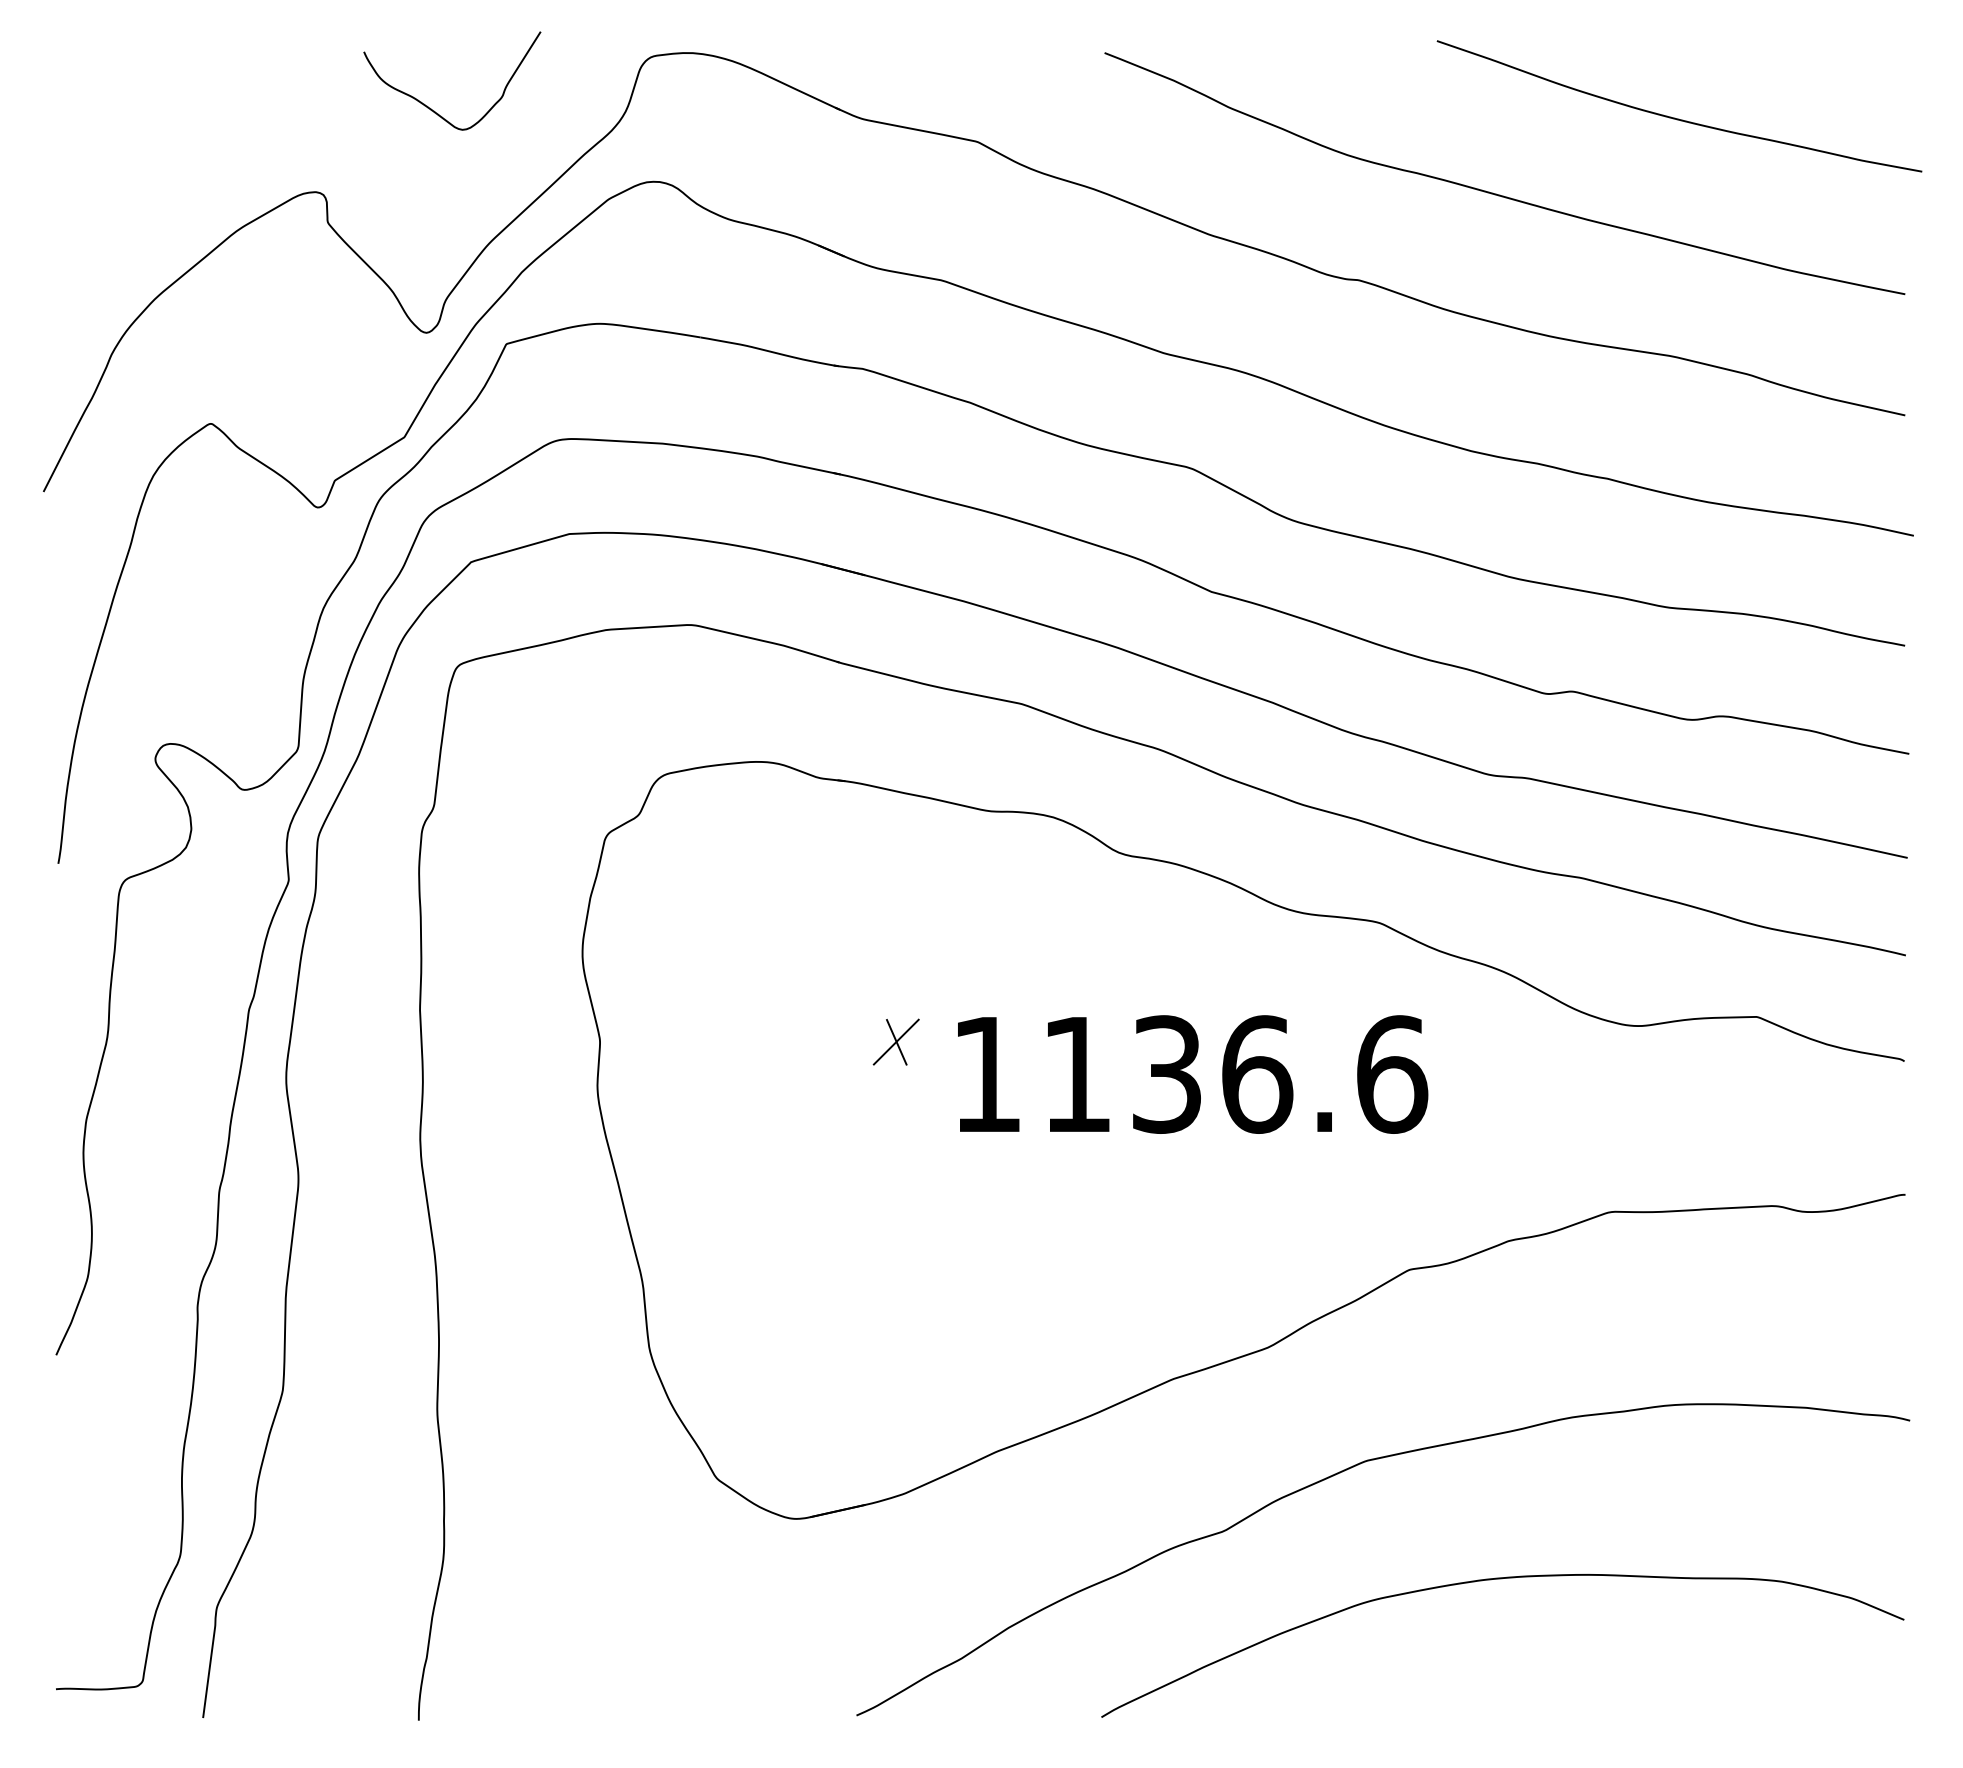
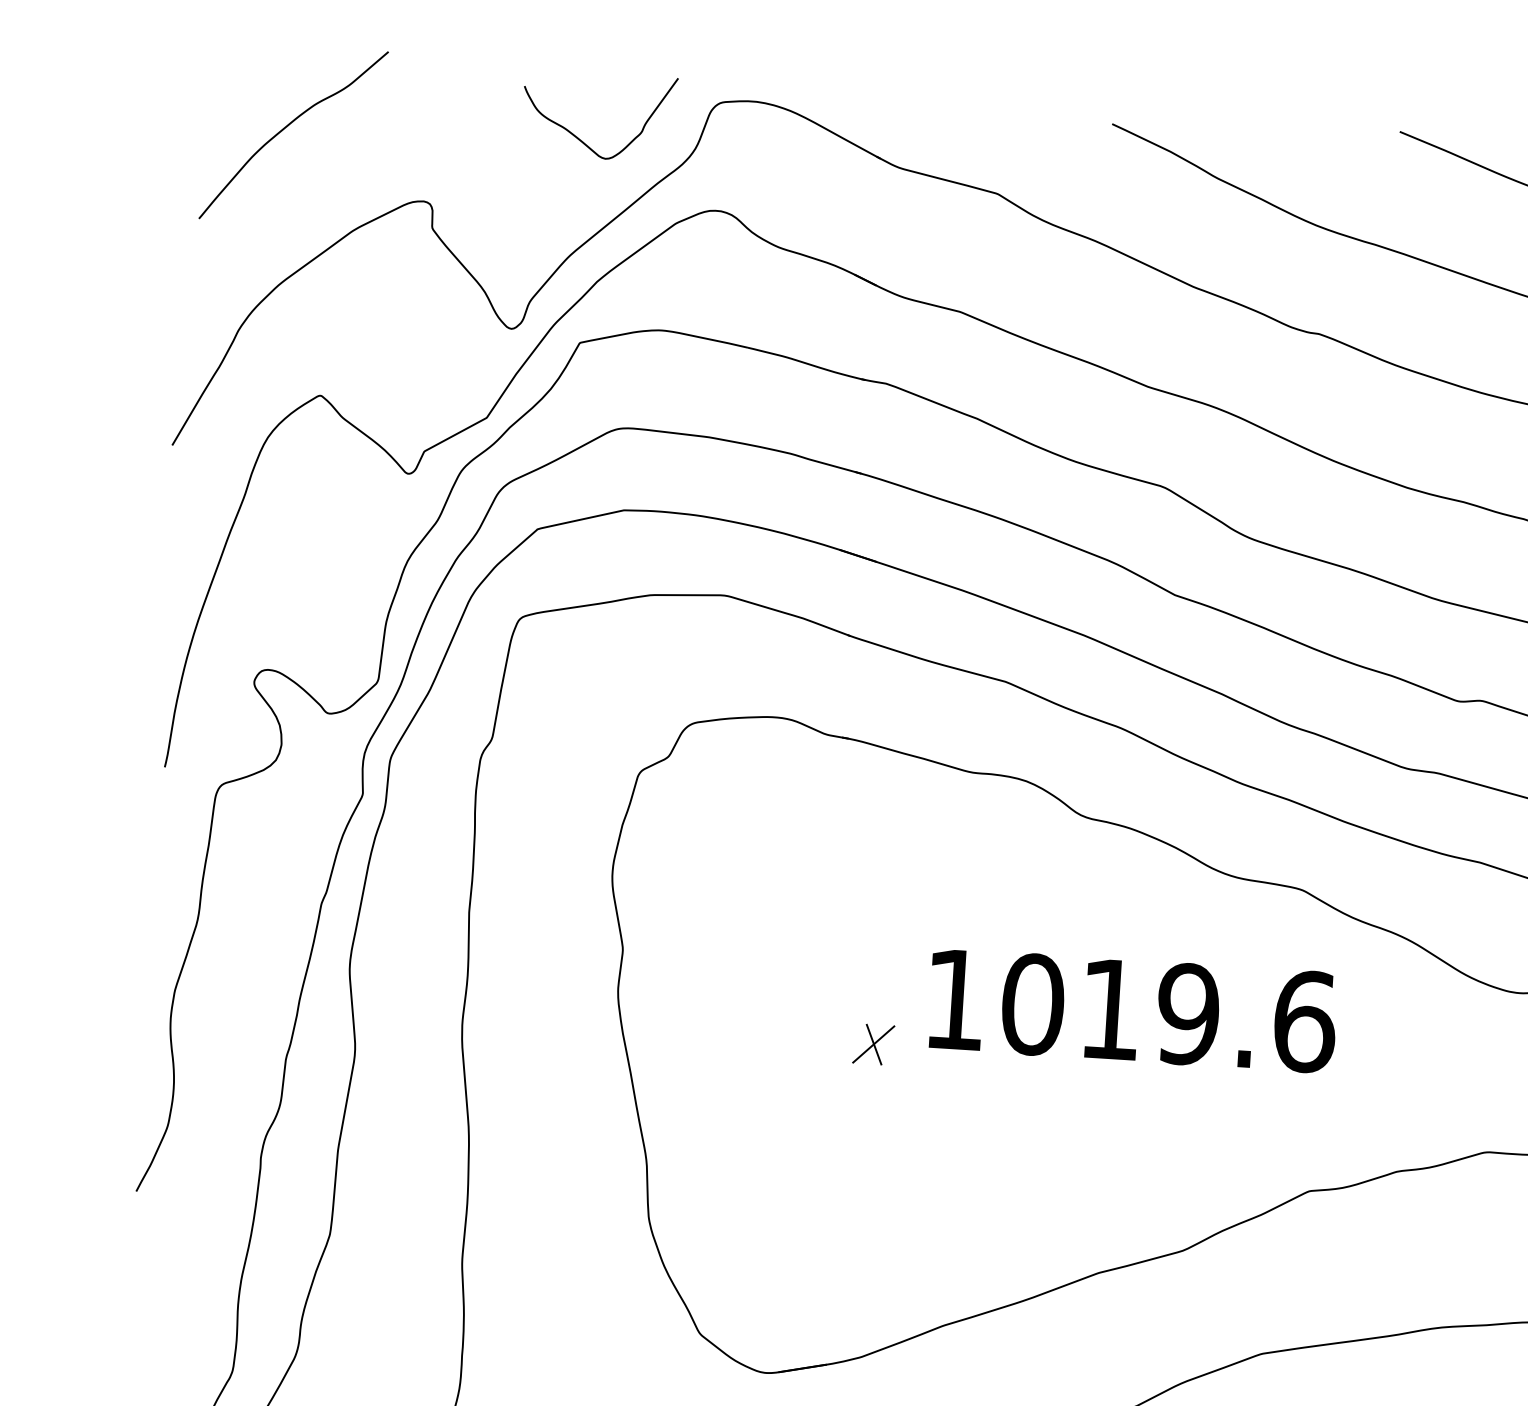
curve: (434, 110) -> (582, 140), moved
curve: (154, 115) -> (288, 126), added
part: (895, 1041) -> (873, 1043), moved
text: (1167, 1074) -> (1110, 1009), 1136.6 -> 1019.6

